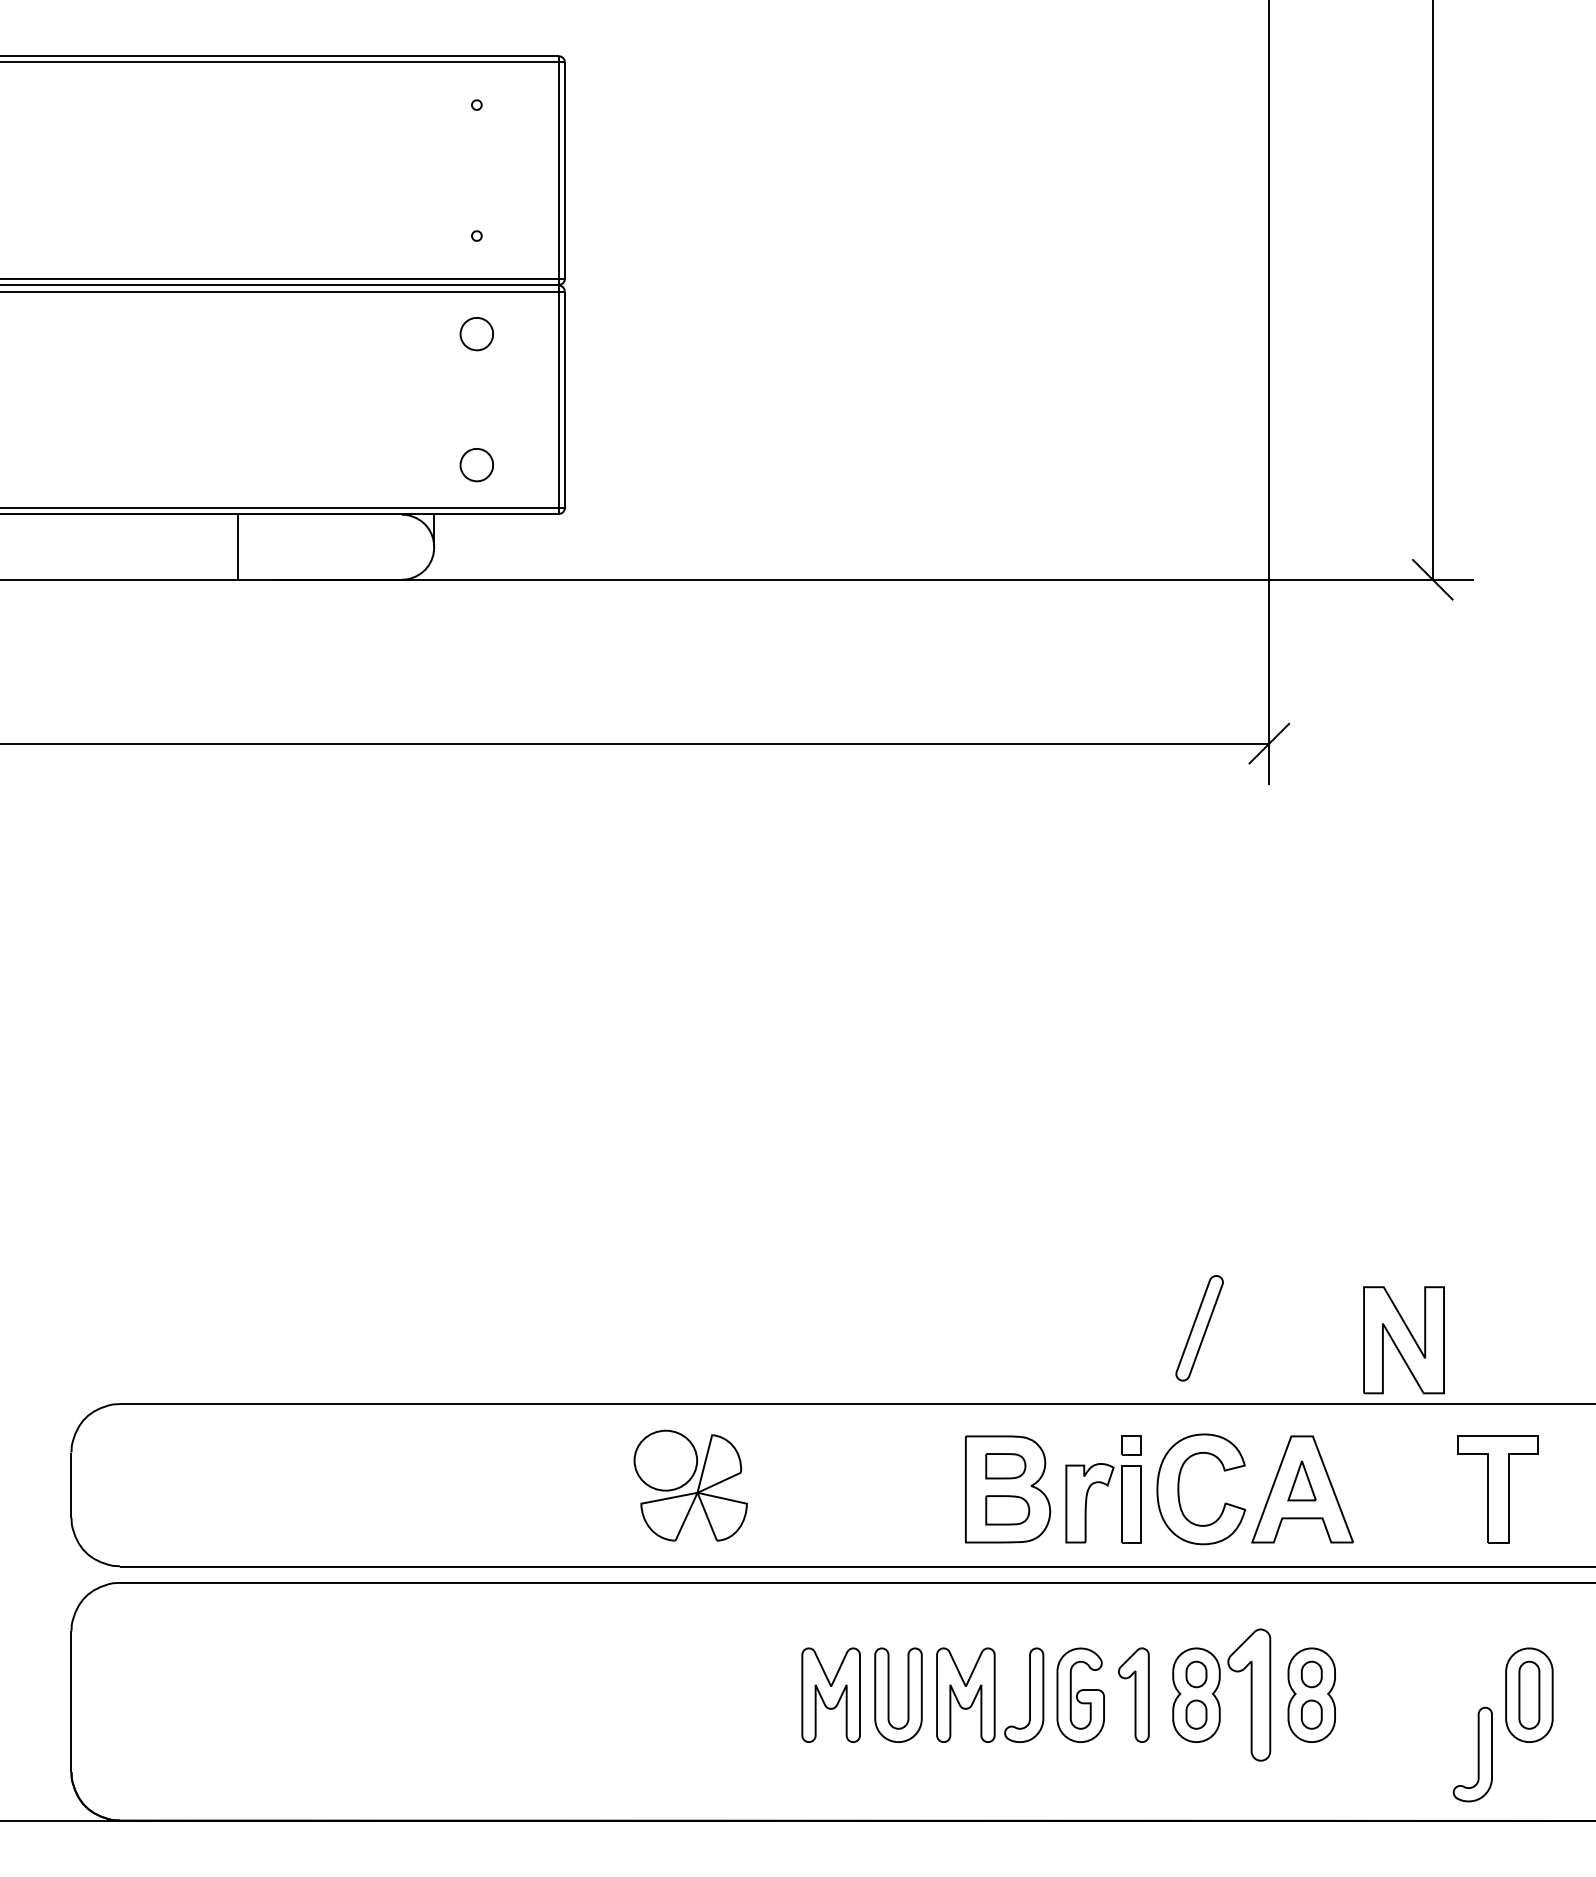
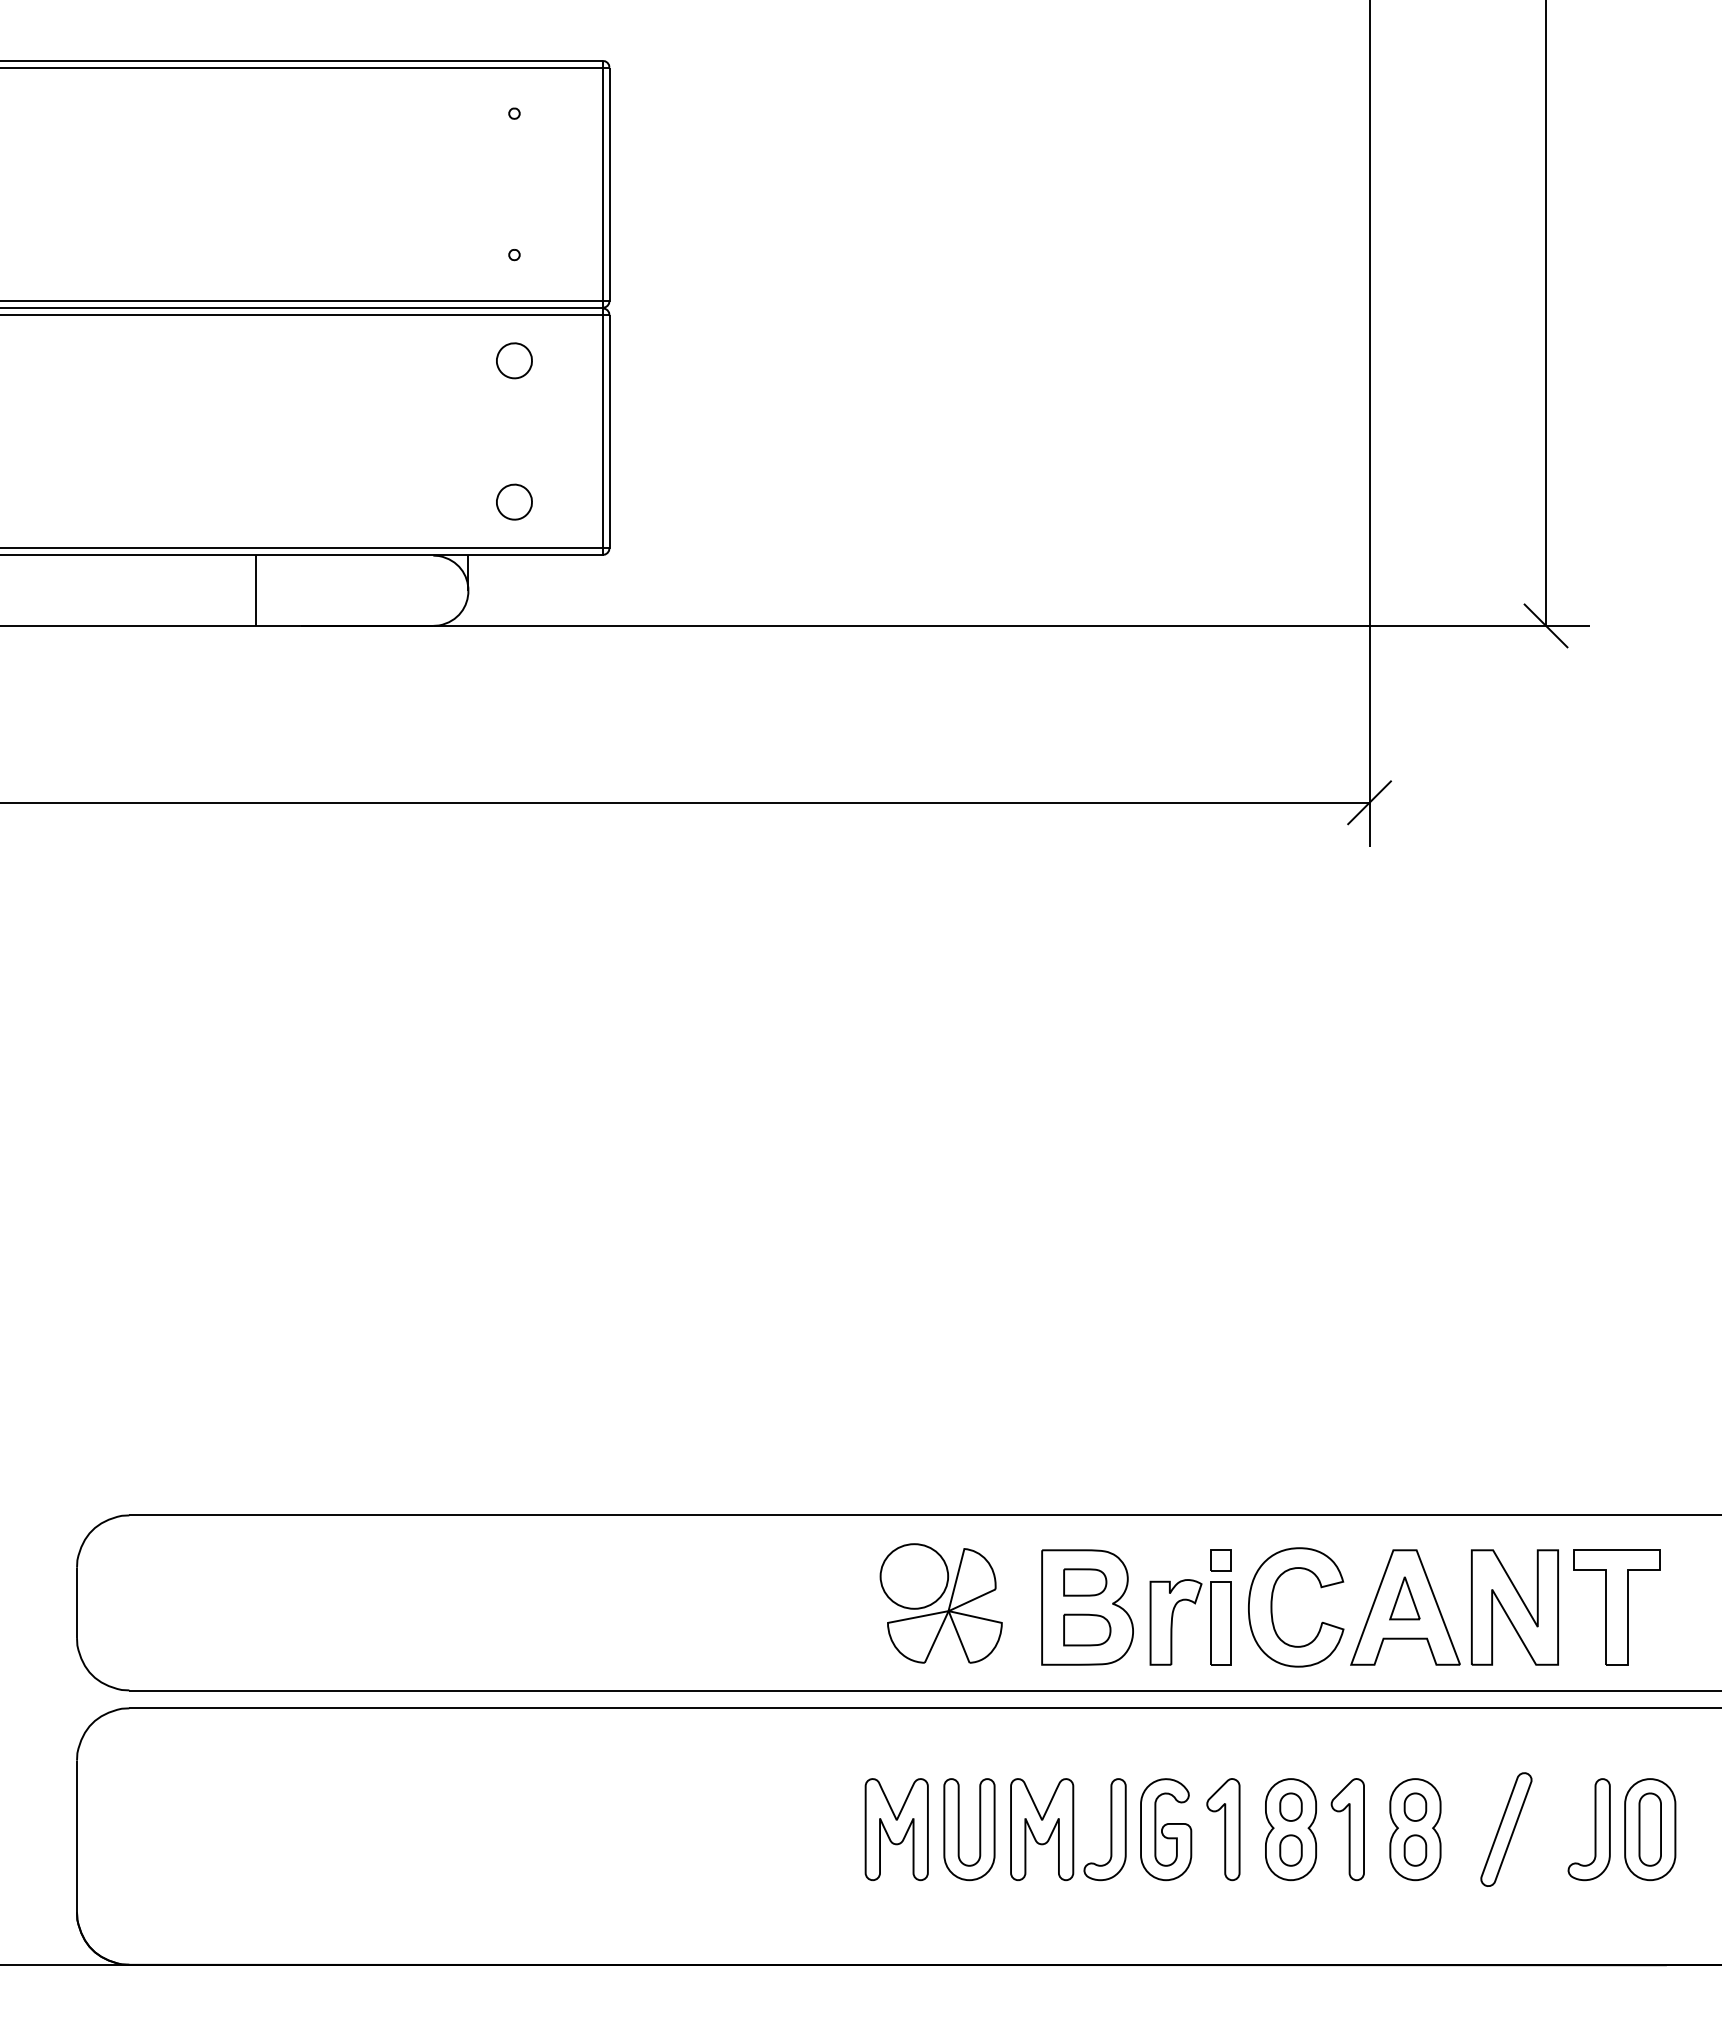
part: (1199, 1328) -> (1506, 1829), moved
part: (1403, 1340) -> (1514, 1607), moved
part: (690, 1485) -> (940, 1603), moved
part: (1248, 1695) -> (1347, 1829), size x0.71
part: (1472, 1754) -> (1588, 1829), moved

